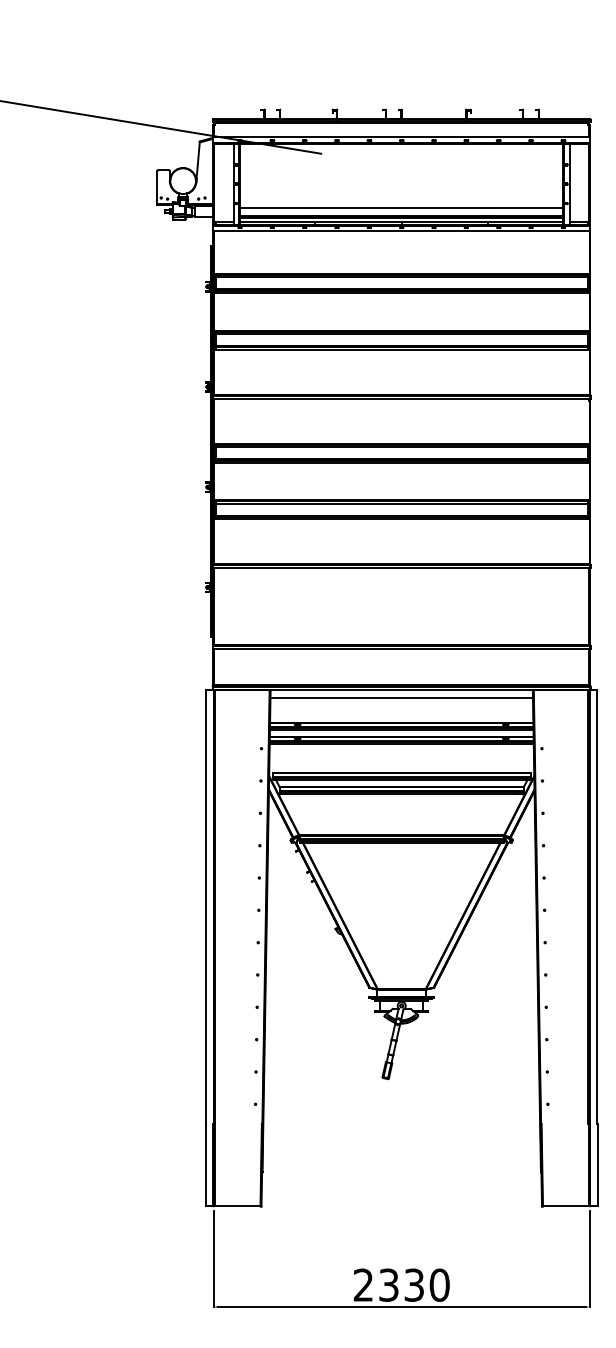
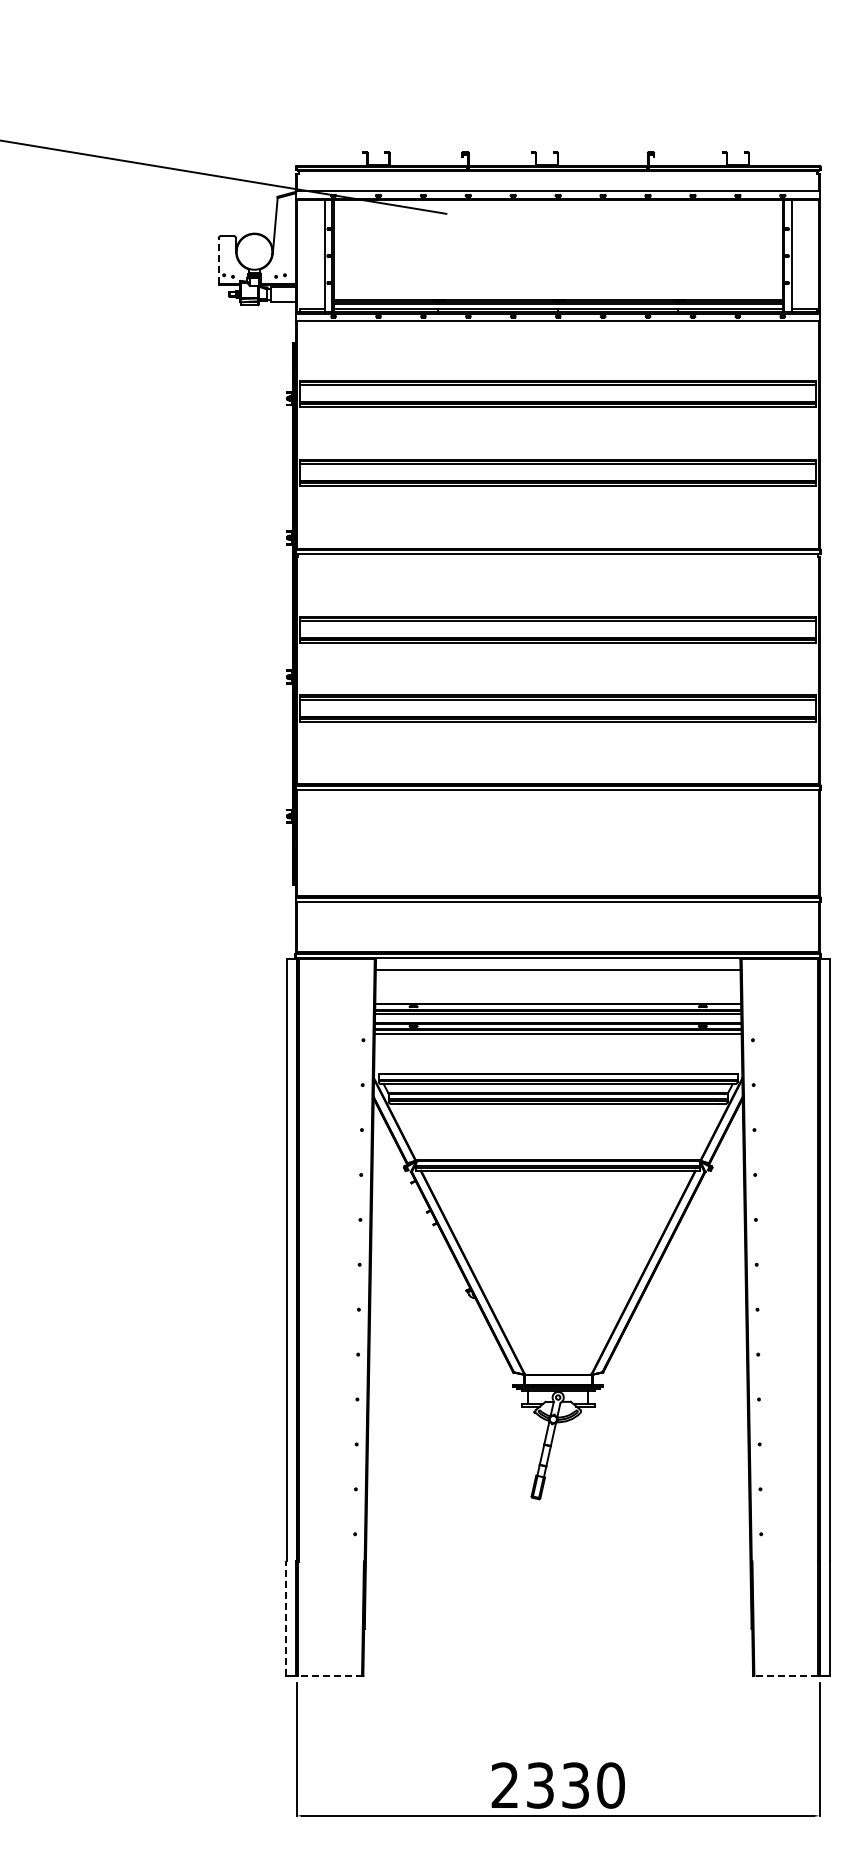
line: (157, 188) -> (218, 261), solid -> dashed
line: (401, 207) -> (557, 288), removed
line: (206, 1164) -> (286, 1618), solid -> dashed
line: (237, 1206) -> (330, 1676), solid -> dashed
line: (565, 1206) -> (785, 1676), solid -> dashed

